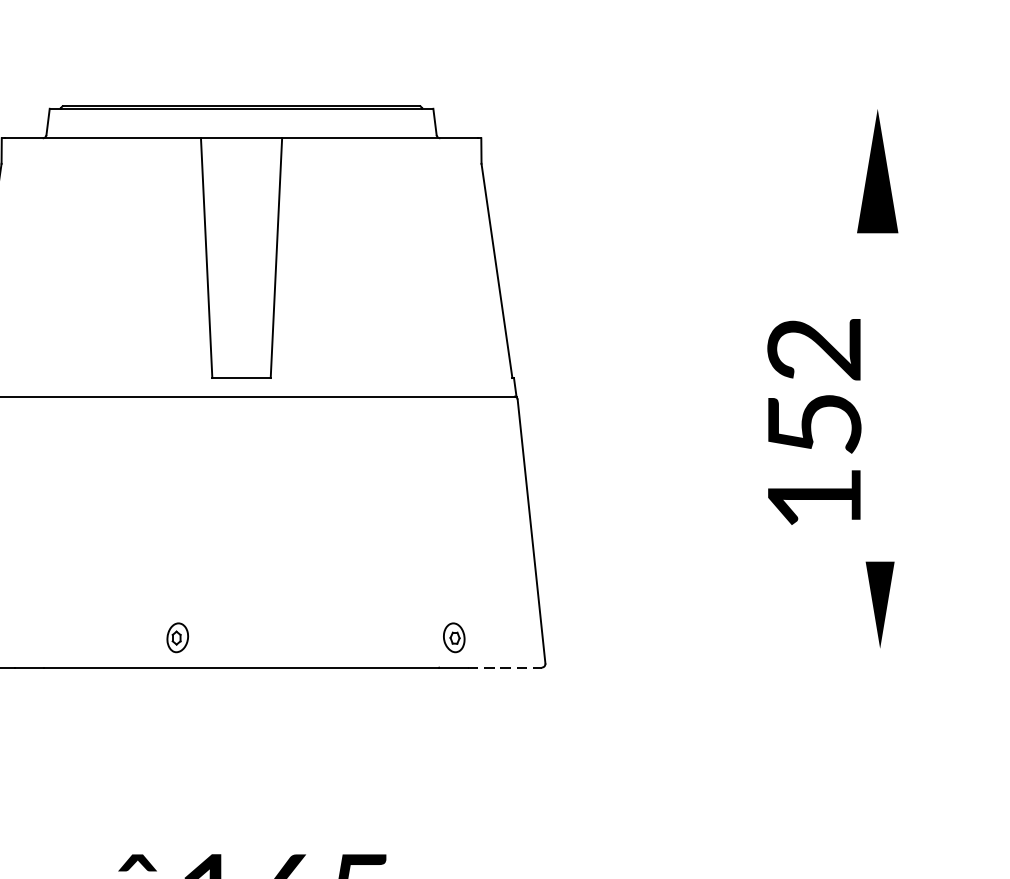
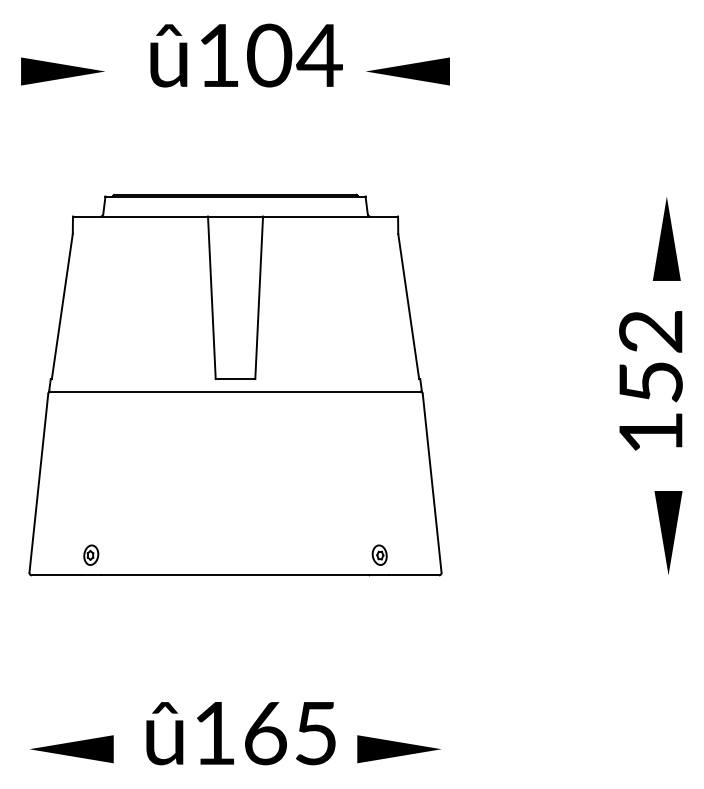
text: (813, 421) -> (650, 380), moved
part: (880, 604) -> (668, 532), size x1.43
part: (178, 636) -> (91, 554), moved
line: (505, 667) -> (414, 575), dashed -> solid

